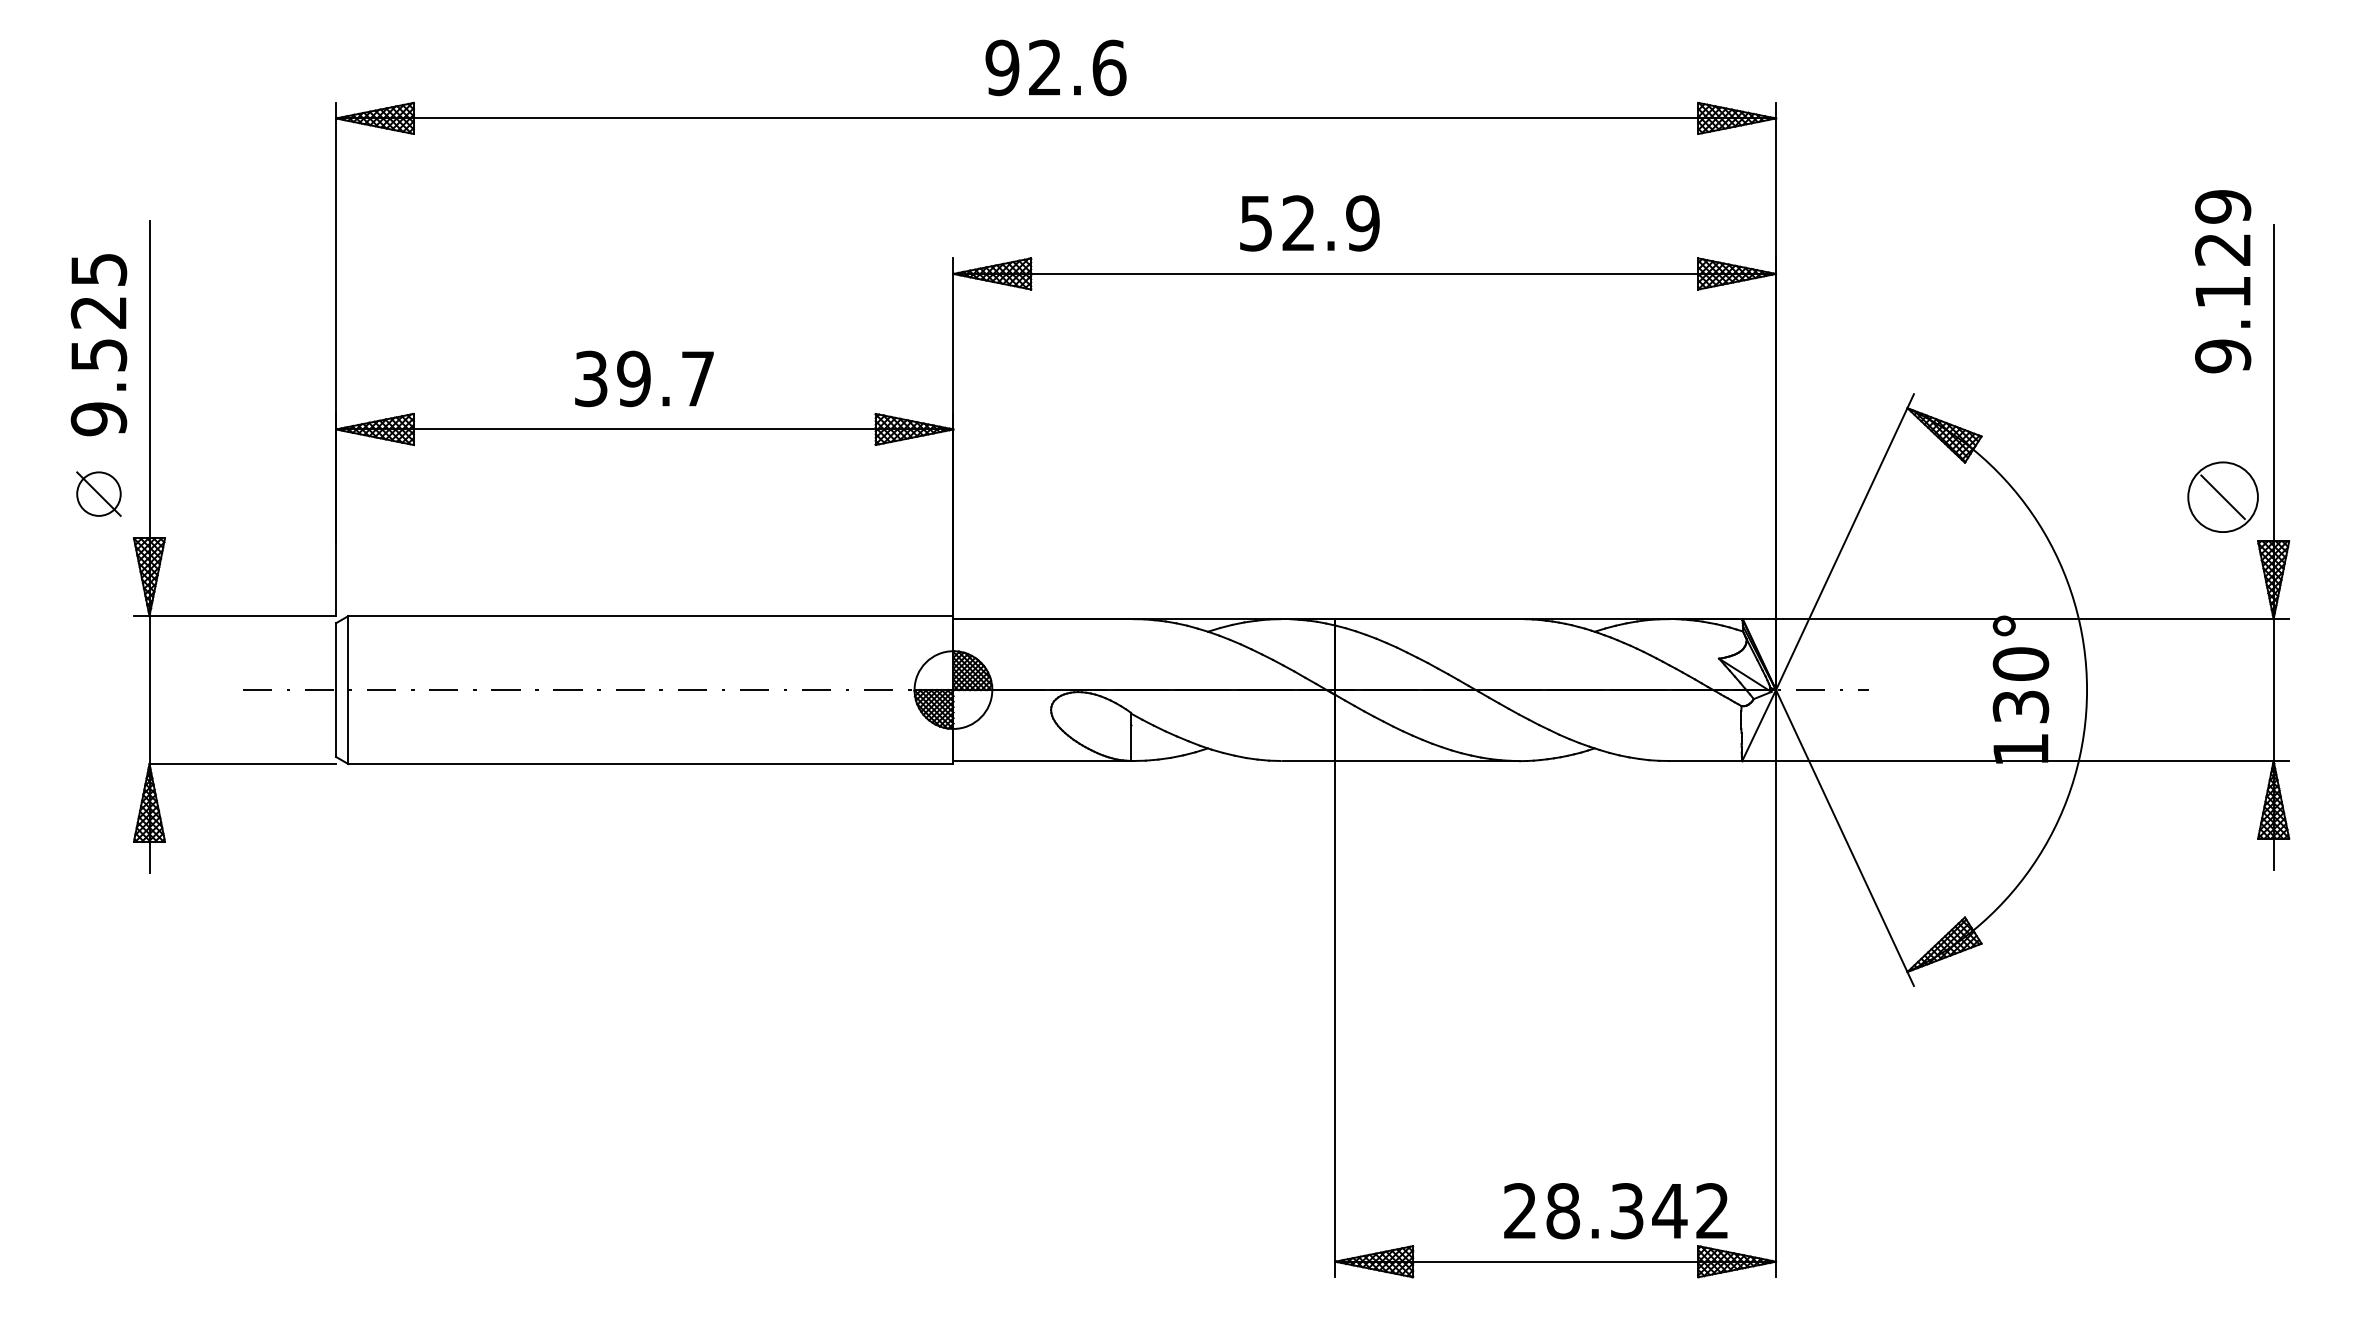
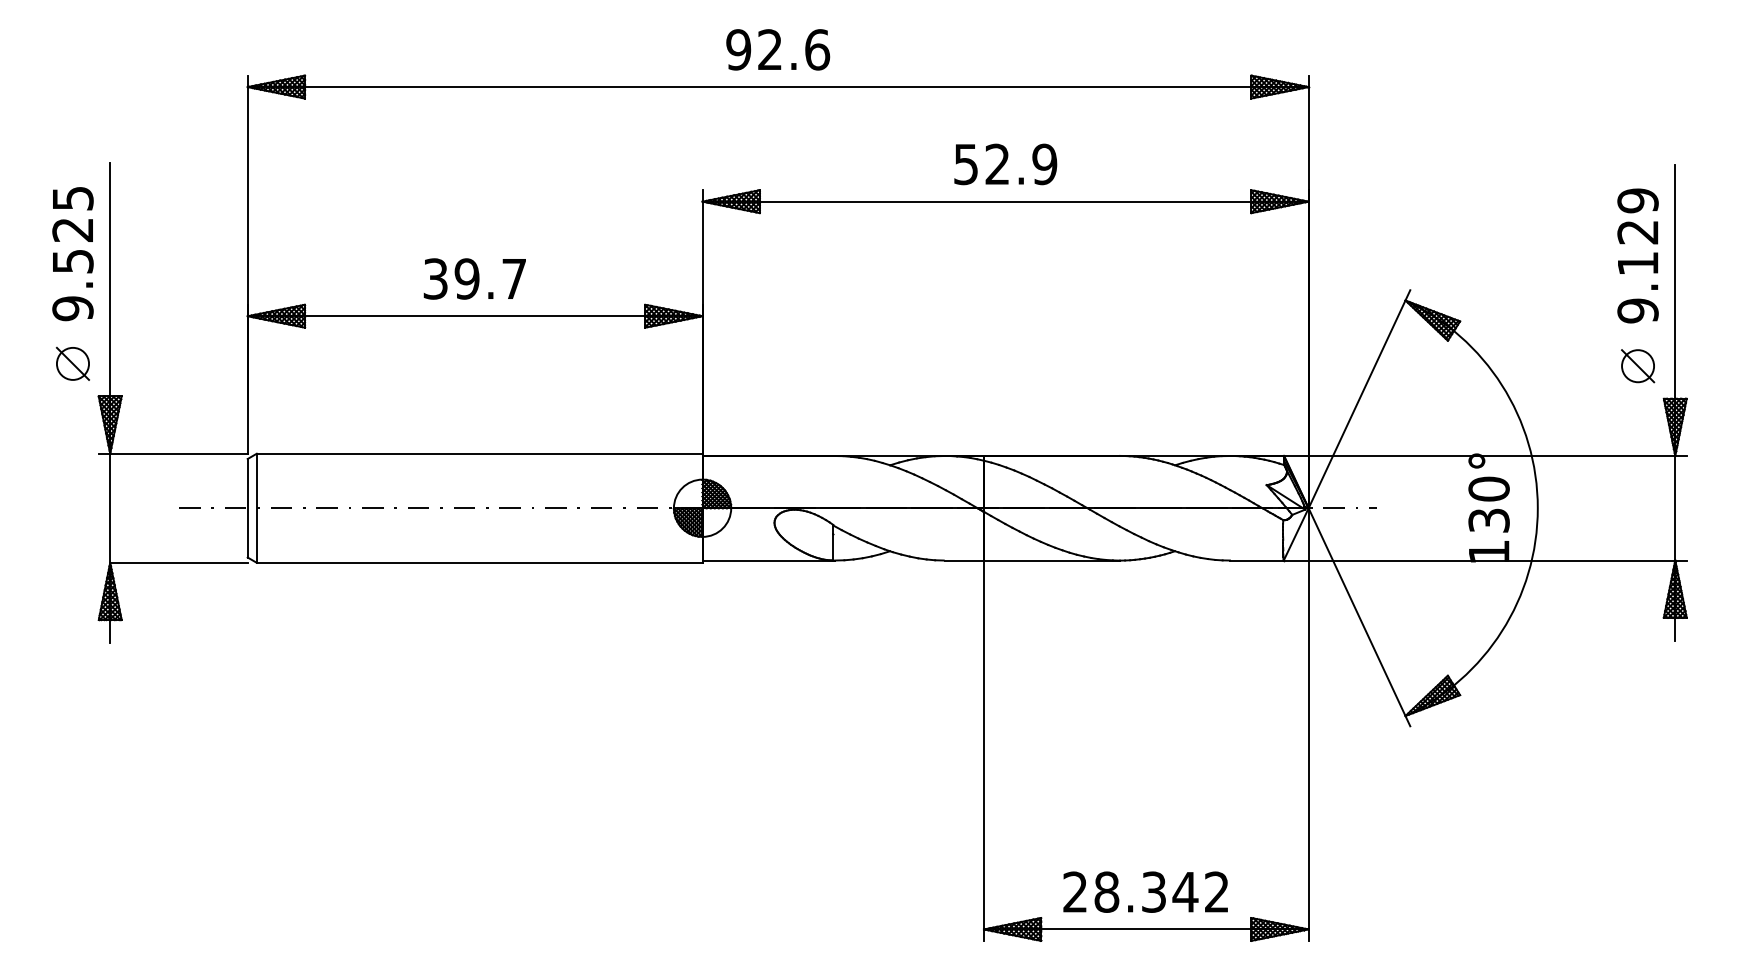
text: (1309, 223) -> (1005, 164), moved
text: (2223, 281) -> (1638, 255), moved
circle: (2222, 497) -> (1637, 366), size x0.62
text: (1615, 1211) -> (1145, 892), moved

